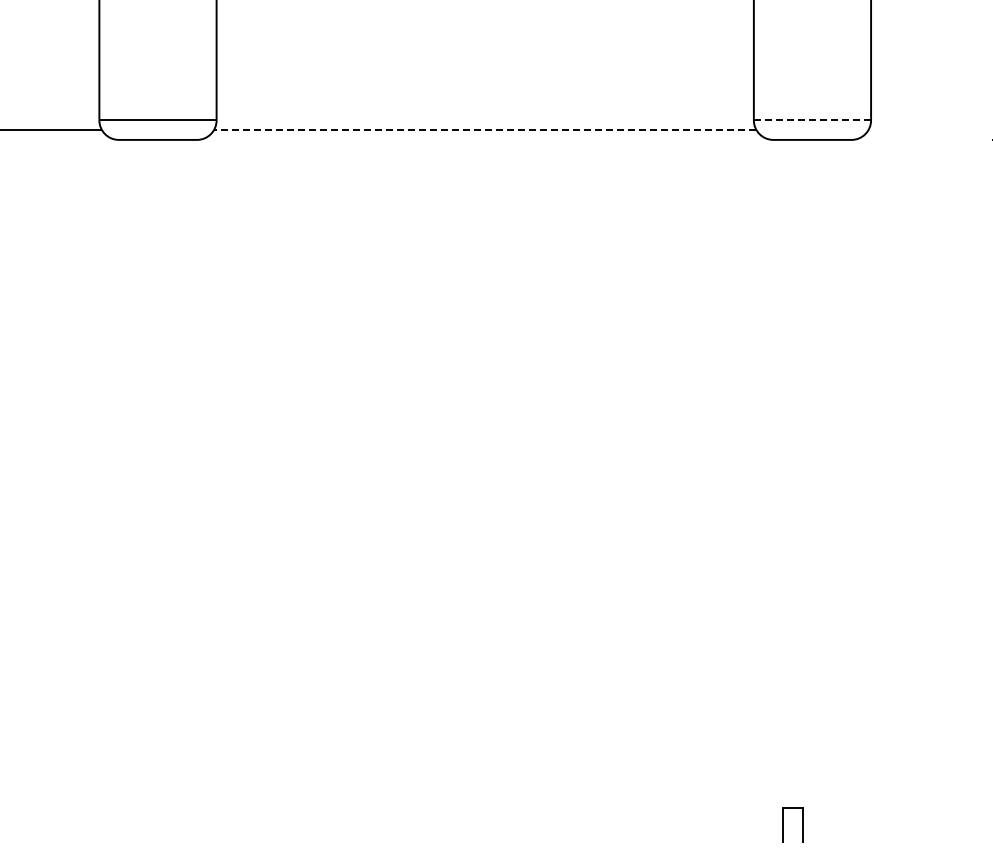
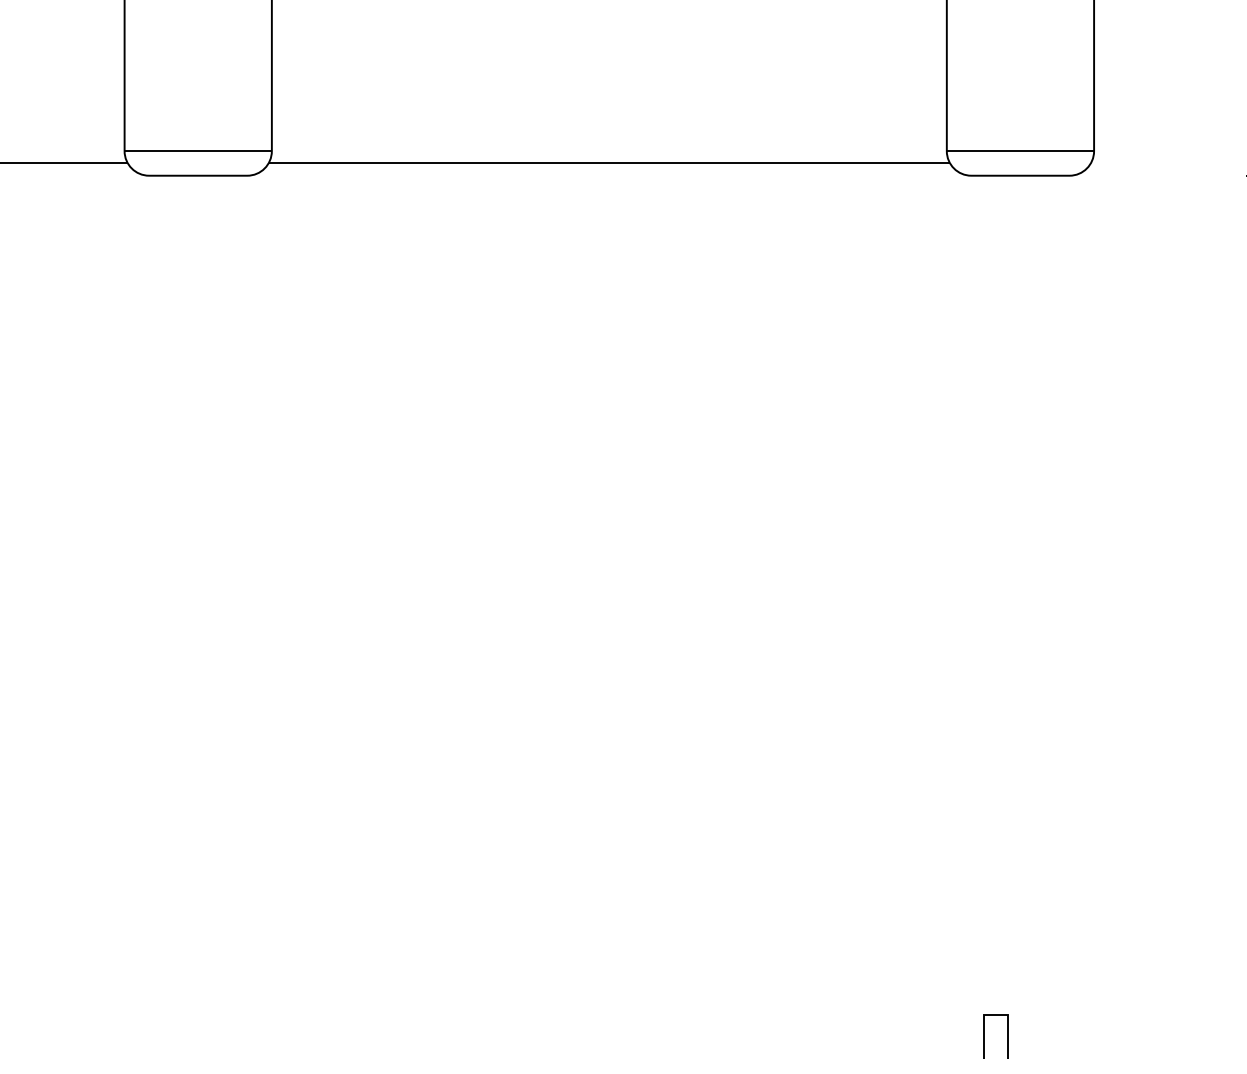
line: (812, 120) -> (1020, 151), dashed -> solid
line: (484, 130) -> (608, 163), dashed -> solid

